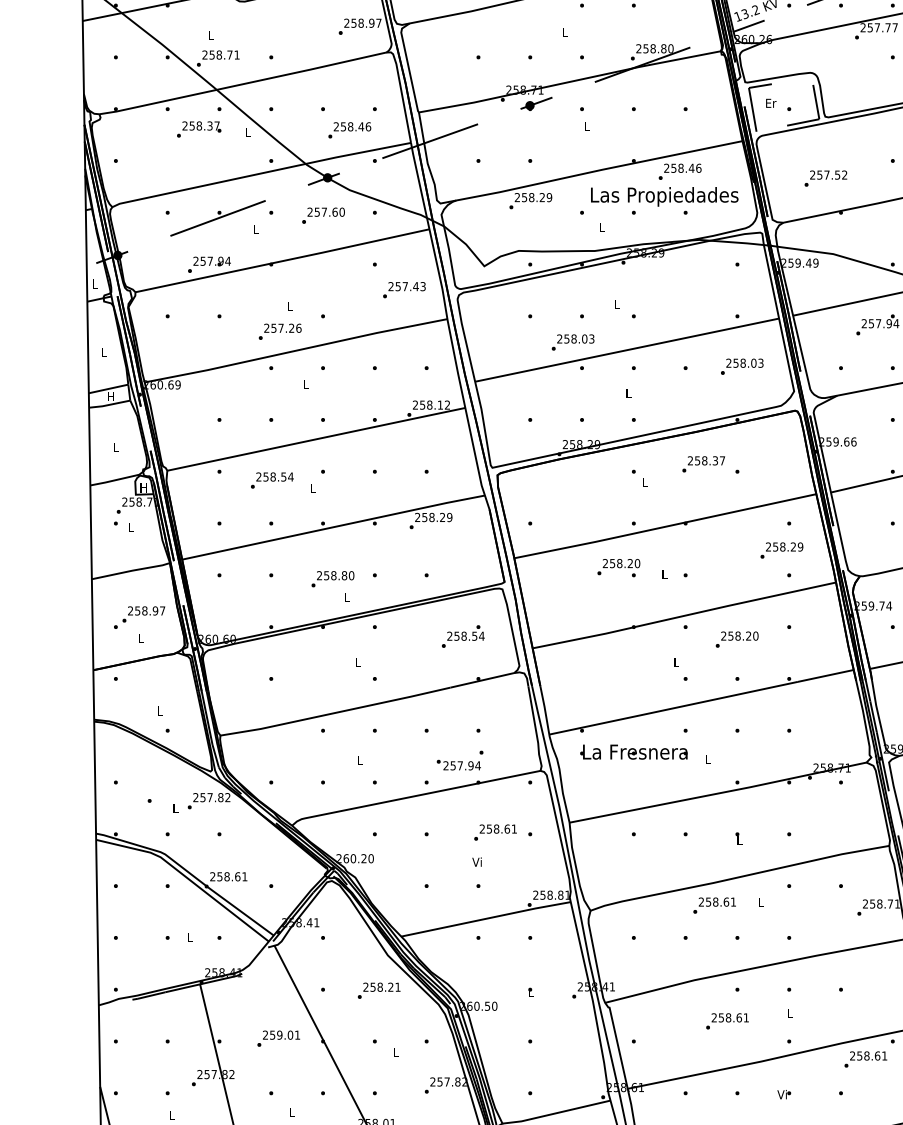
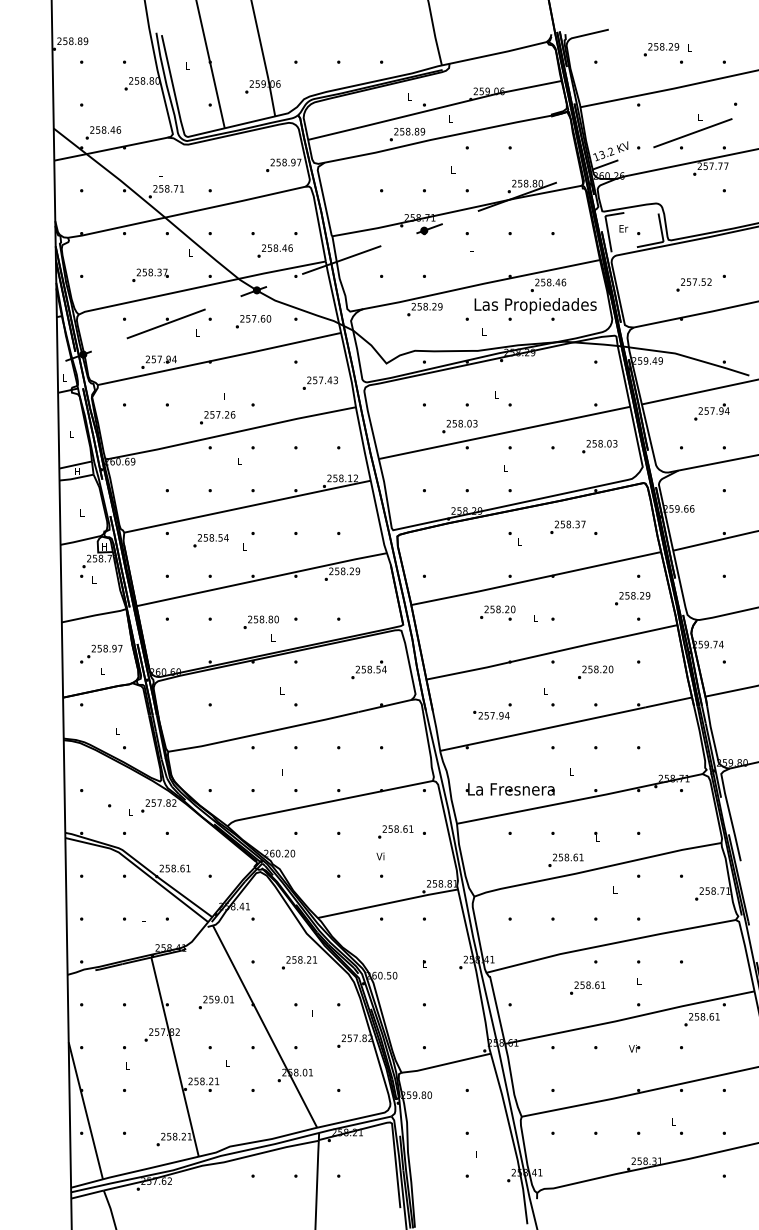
text: (199, 129) -> (150, 275), moved
text: (825, 177) -> (693, 284), moved
text: (633, 752) -> (509, 789), moved
text: (460, 760) -> (492, 711), moved
text: (714, 904) -> (565, 859), moved

